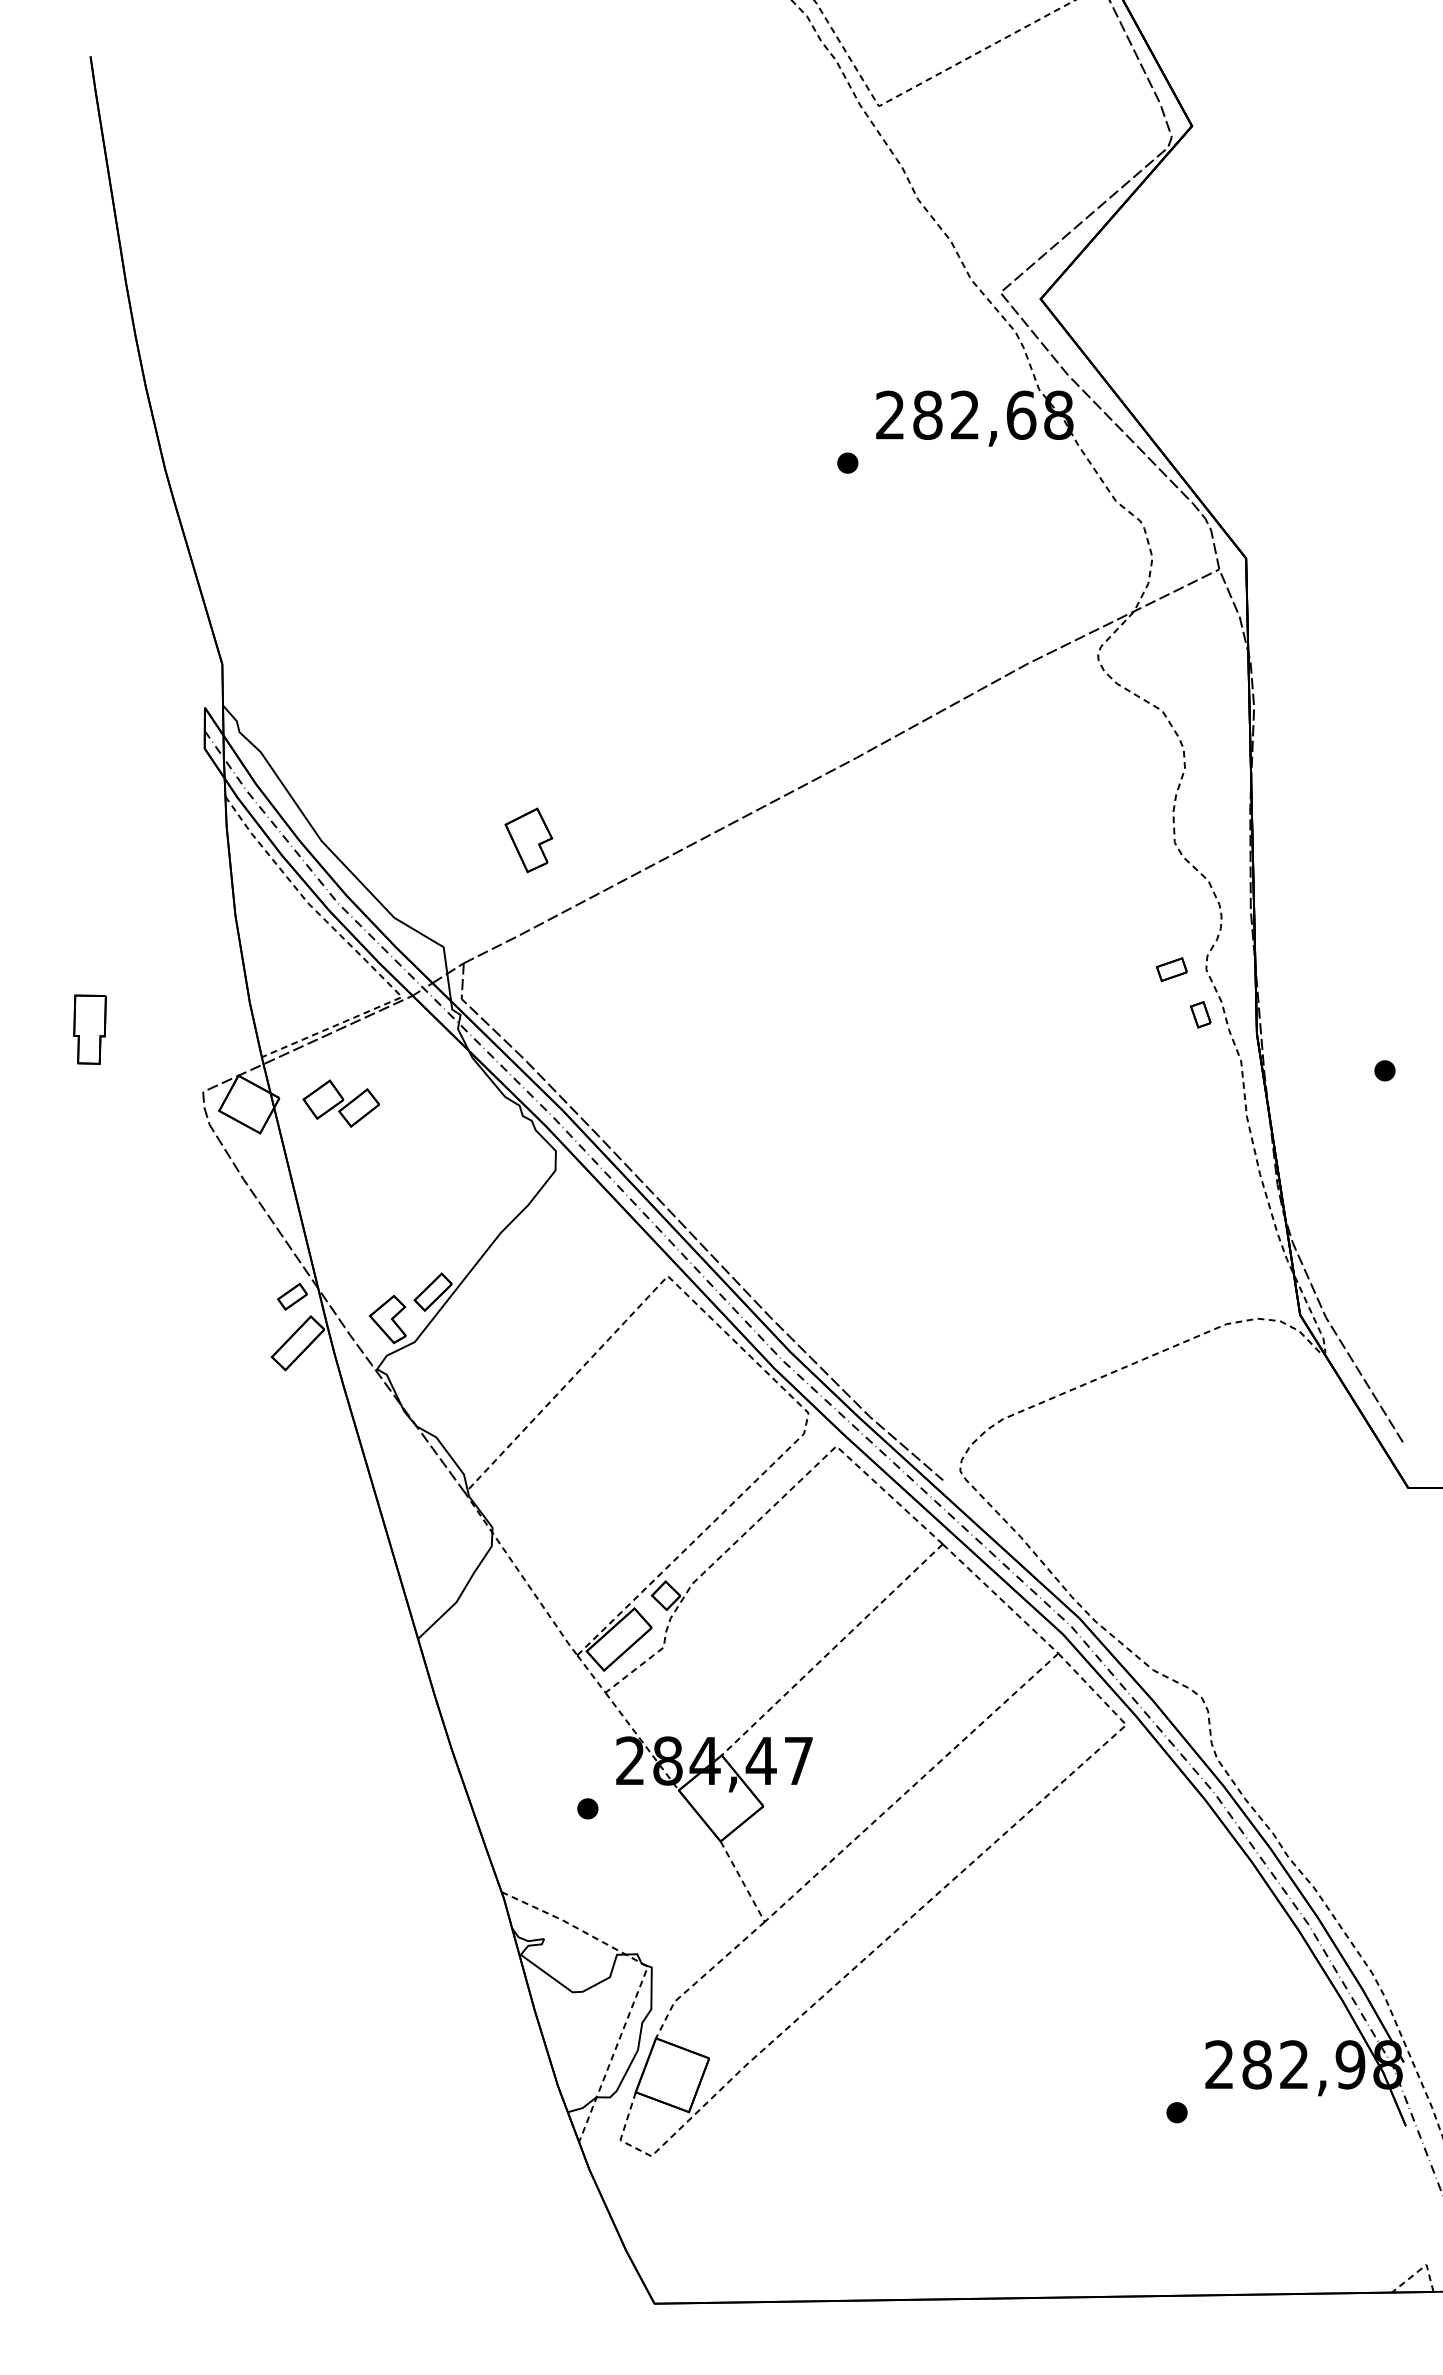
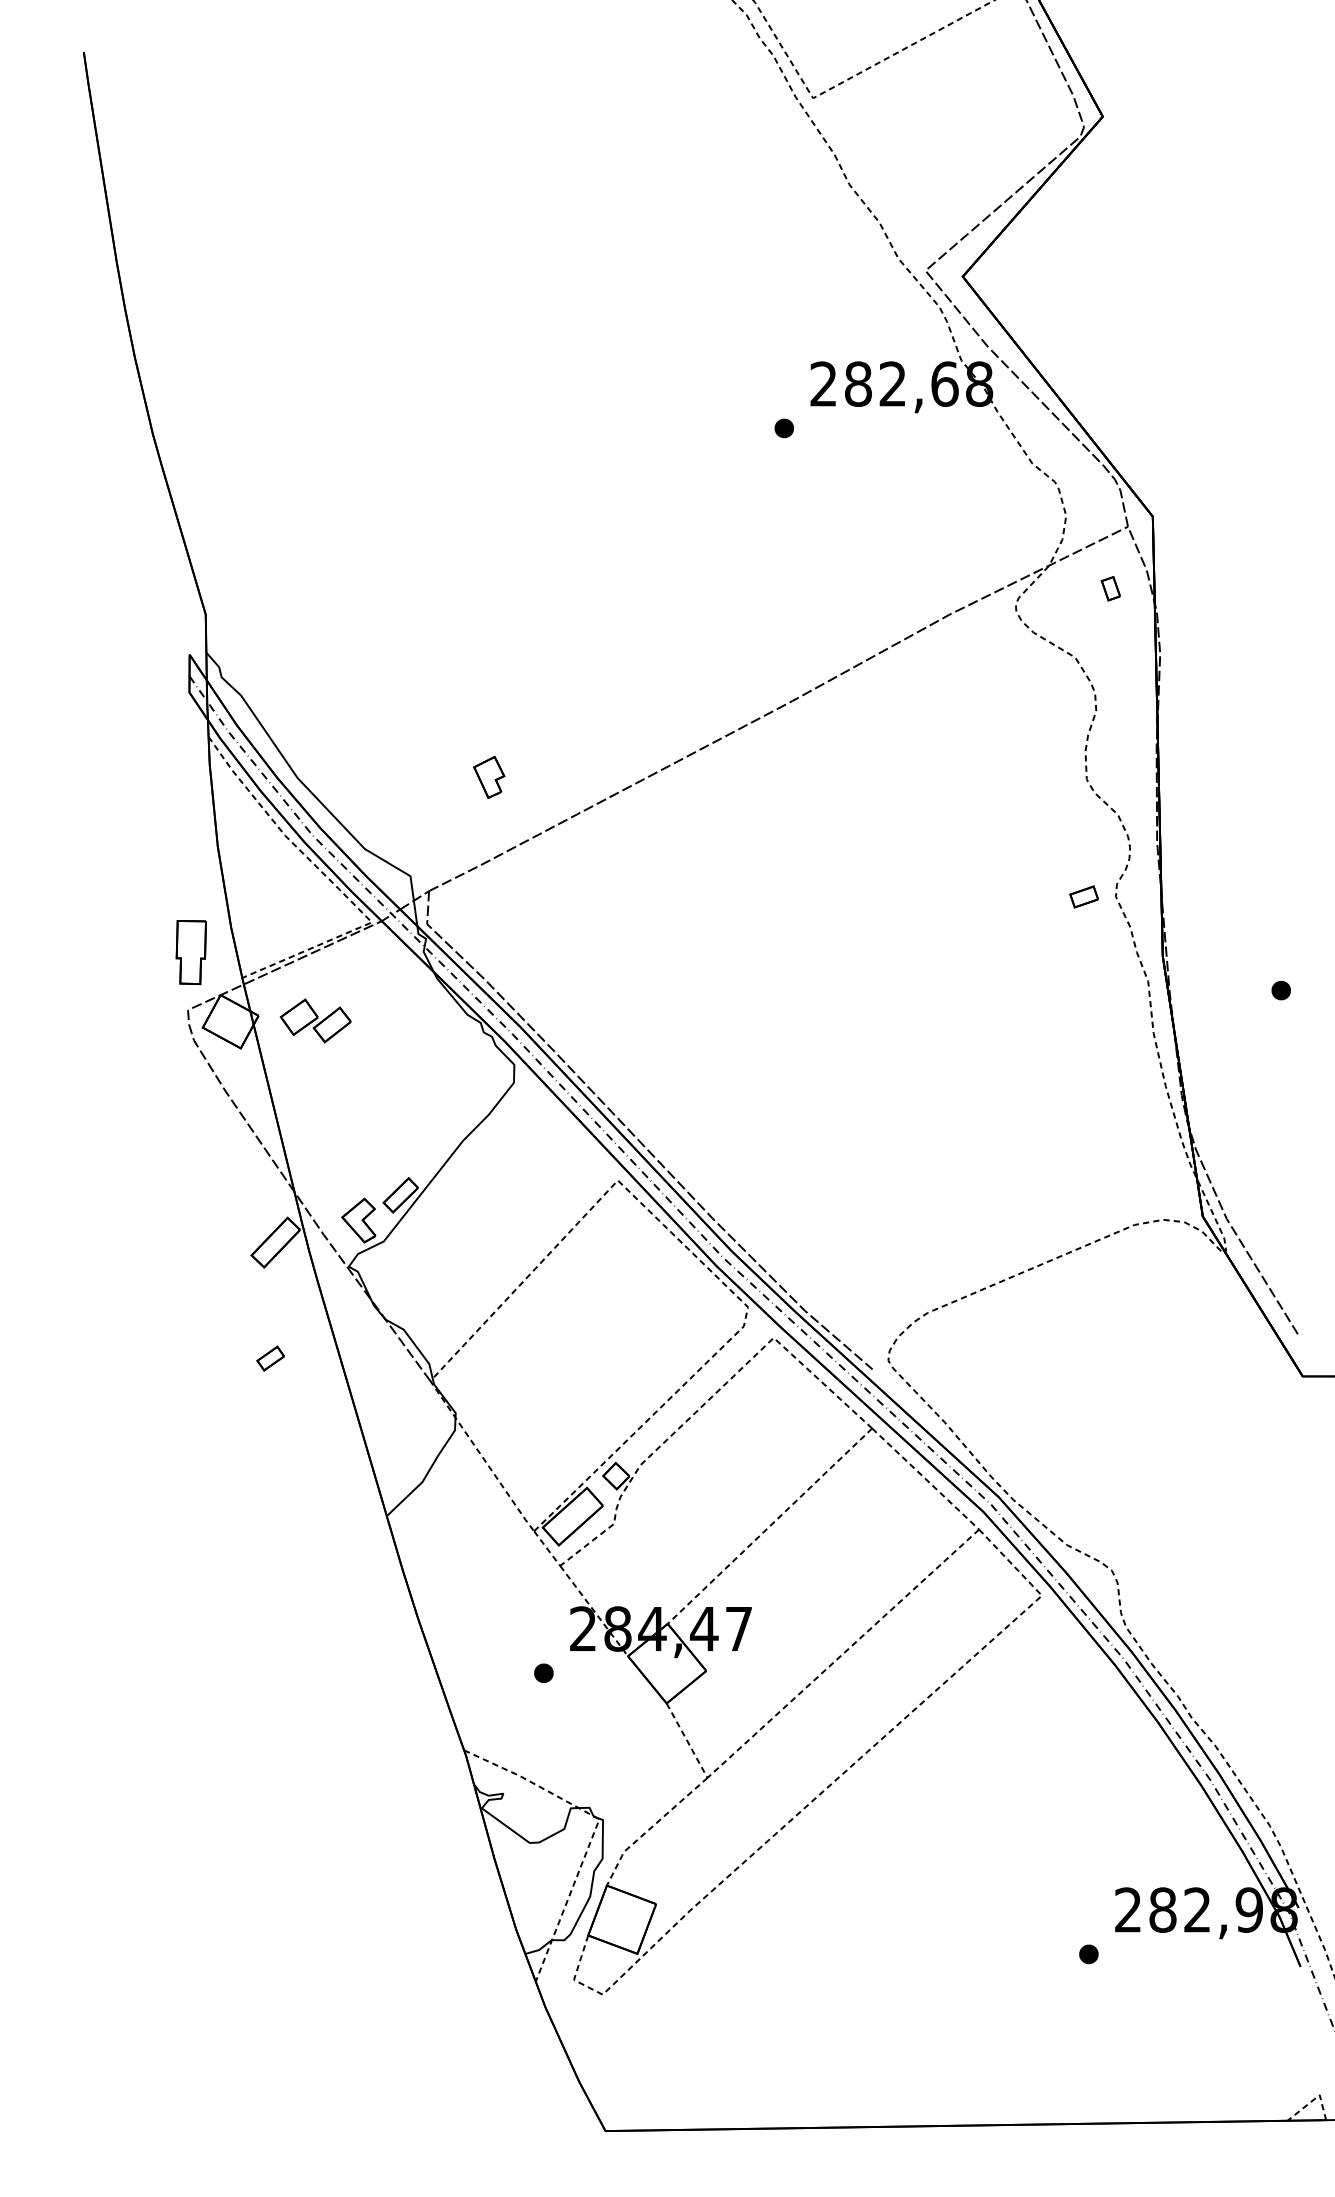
part: (528, 840) -> (488, 777), size x0.7
part: (1200, 1014) -> (1110, 588), moved
part: (89, 1029) -> (190, 952), moved
part: (292, 1296) -> (270, 1358), moved

